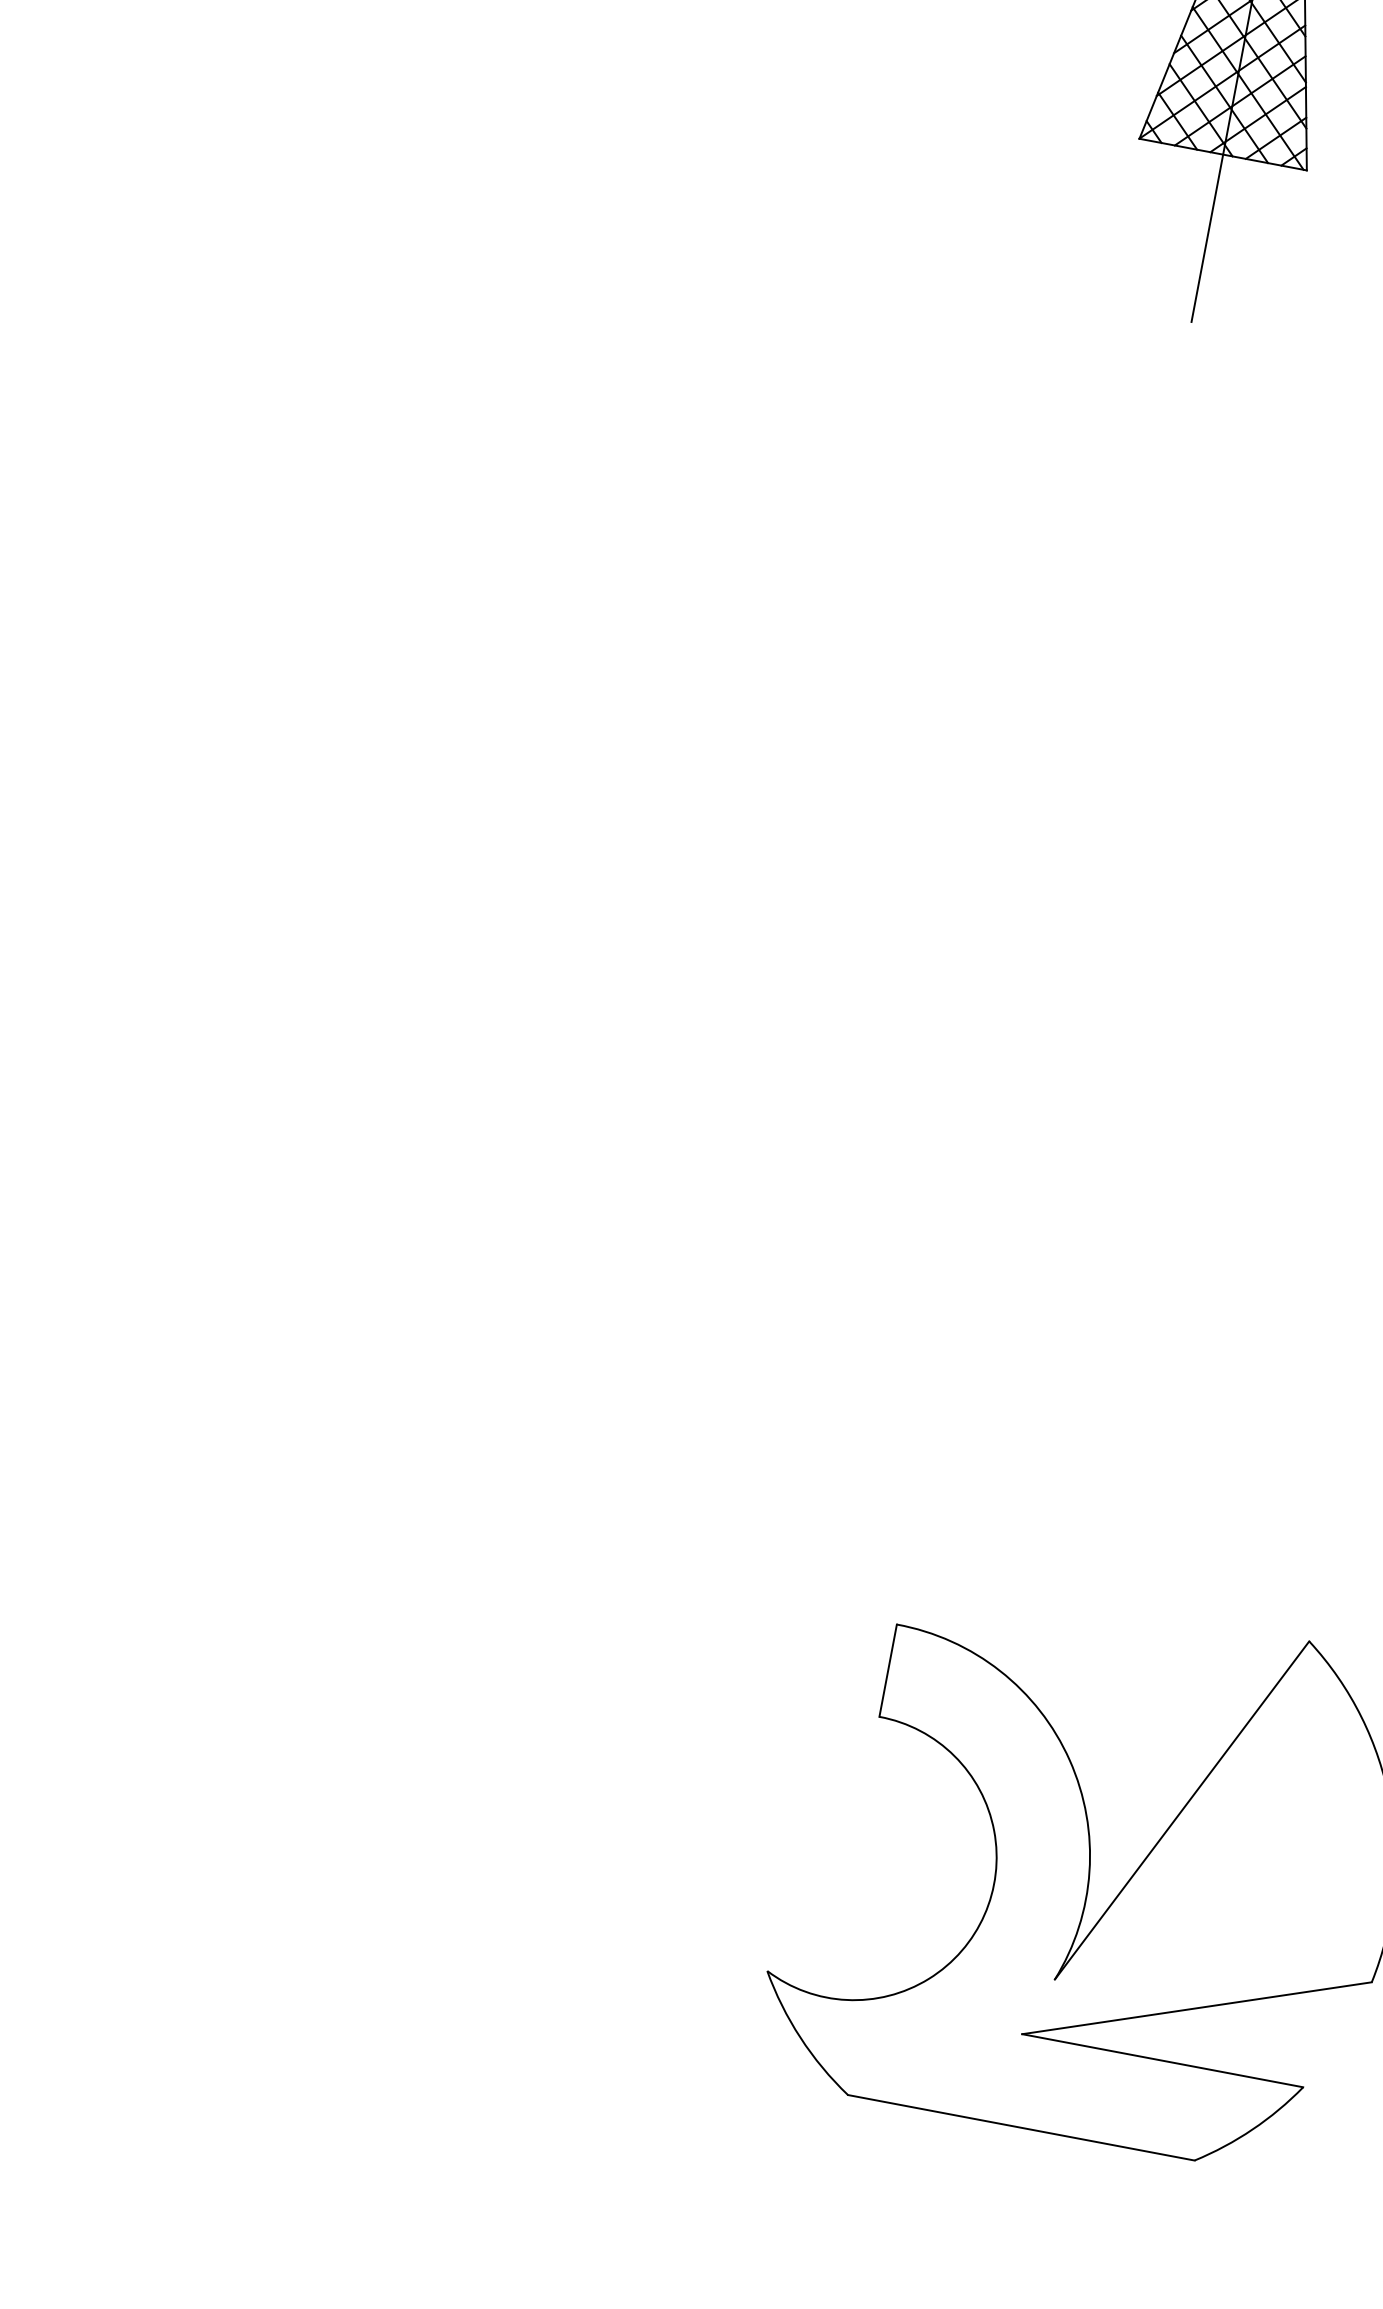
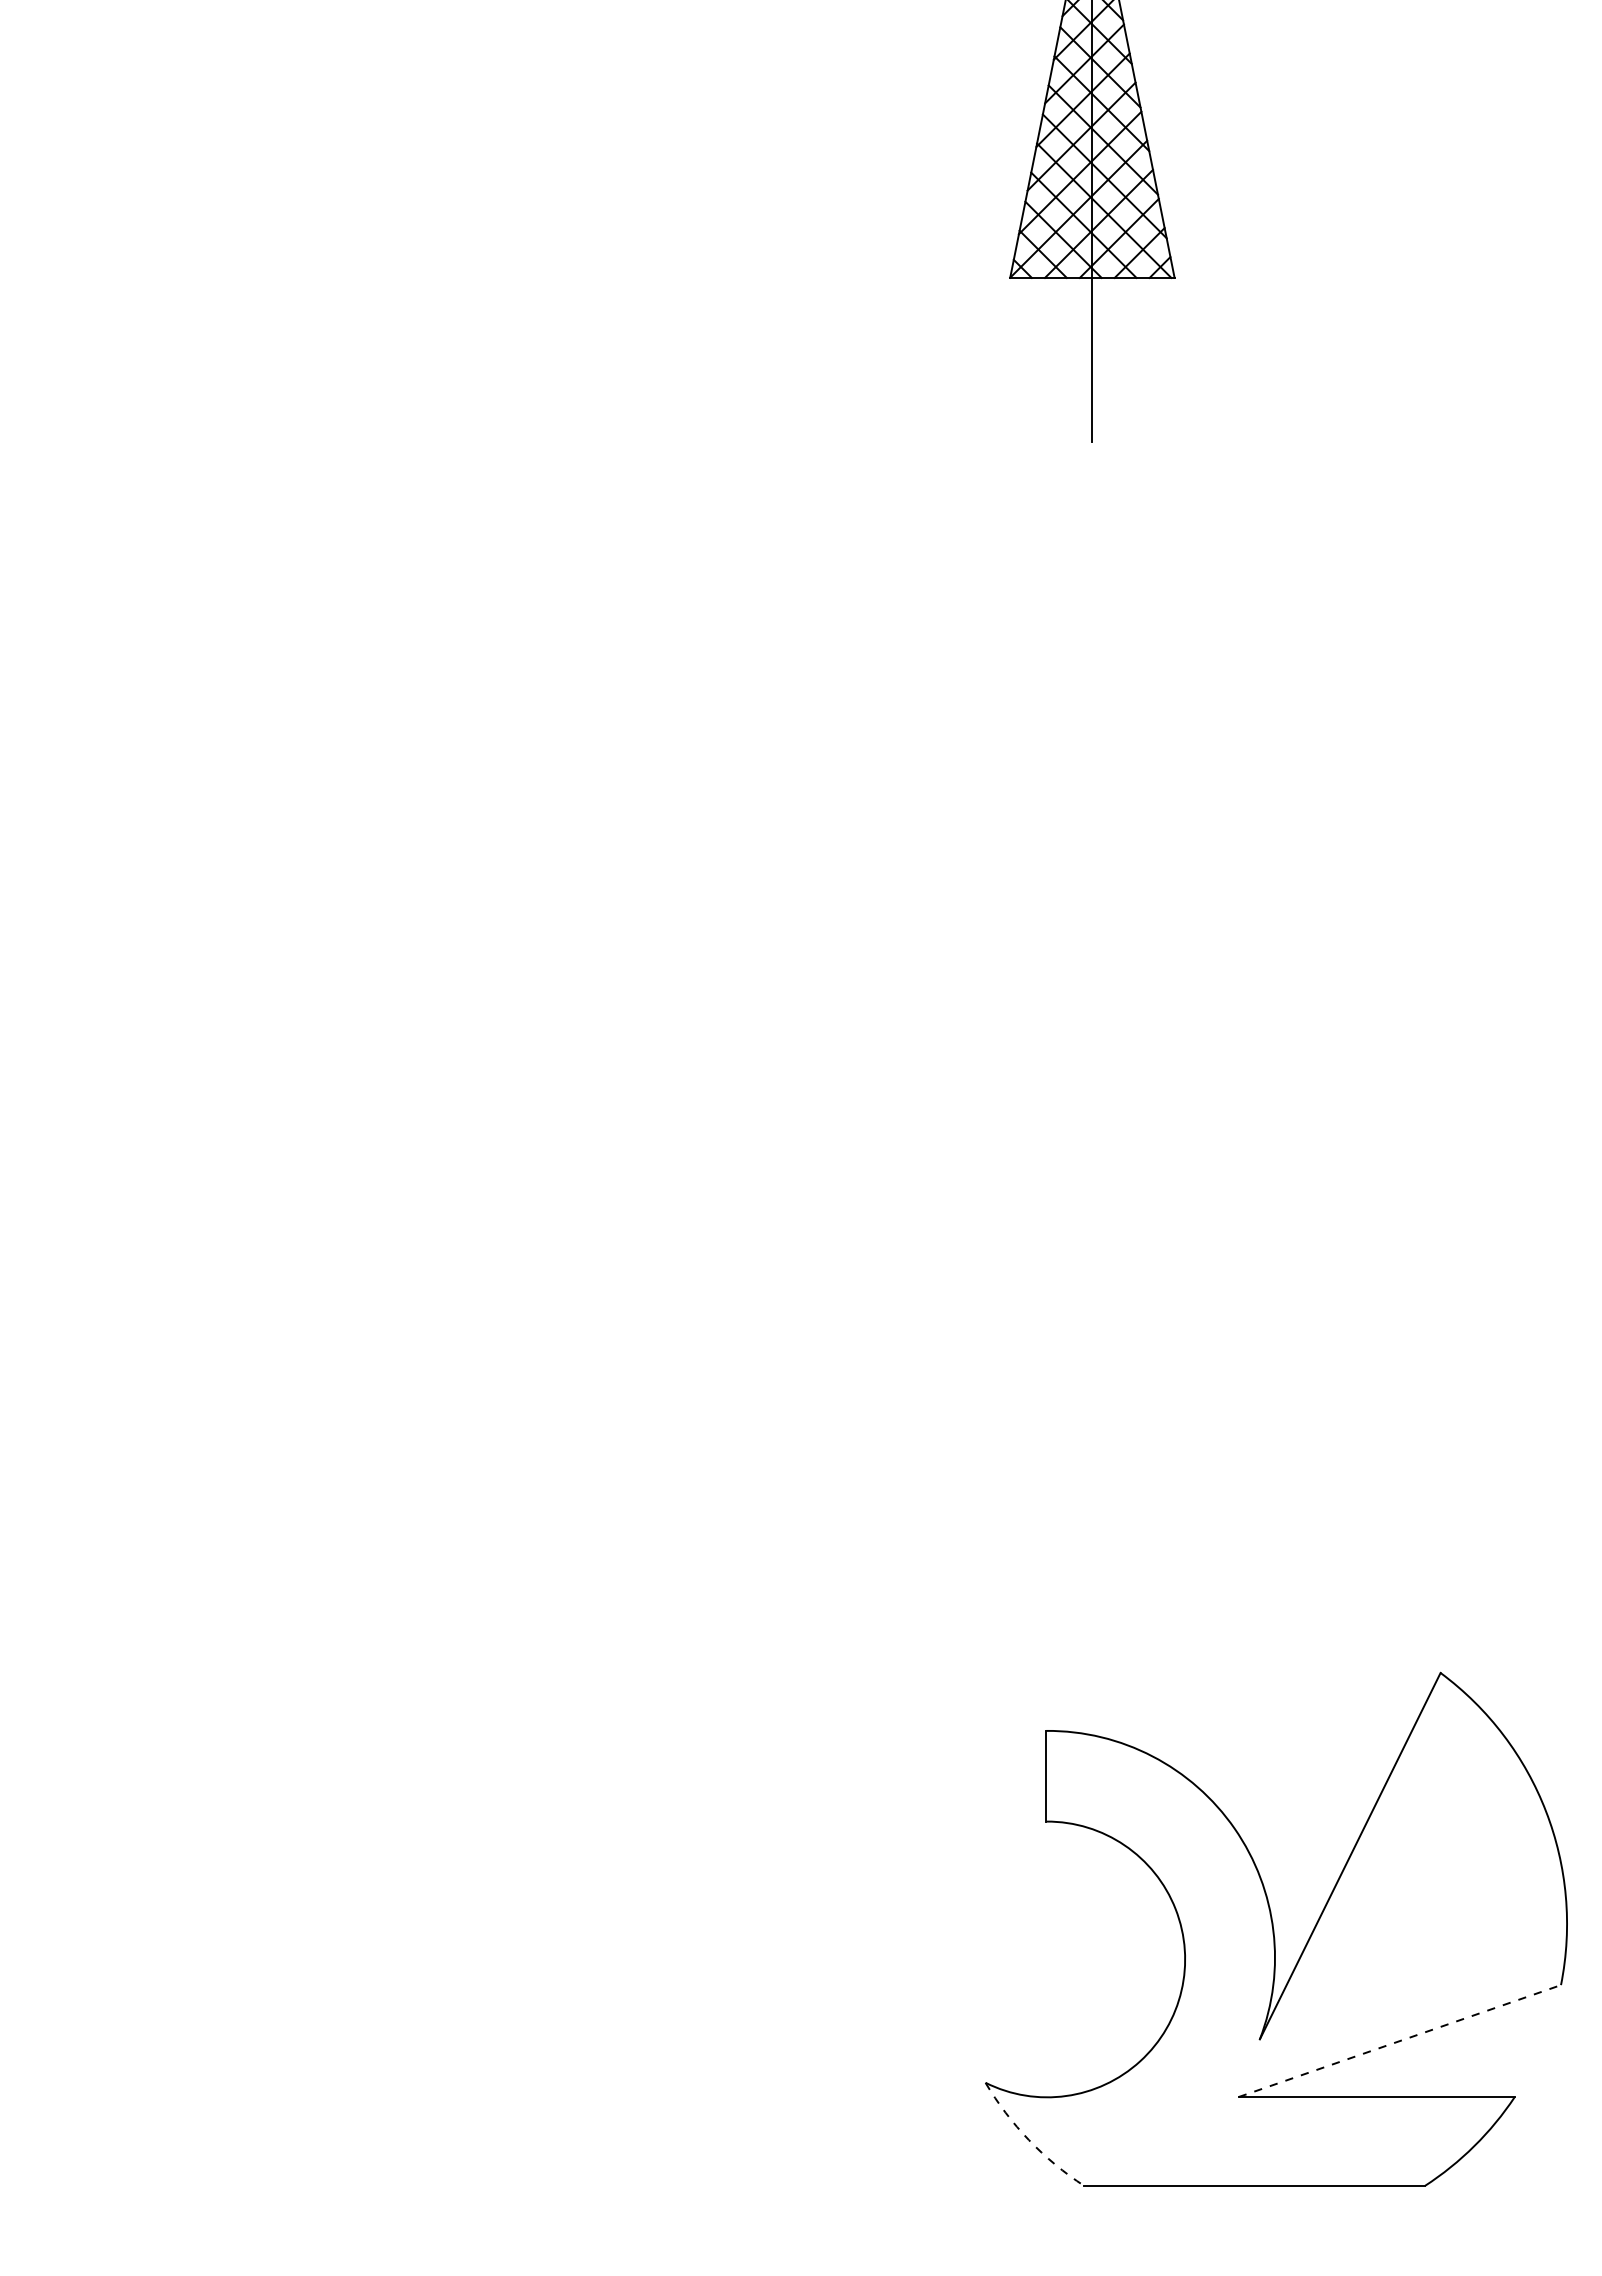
line: (1196, 2008) -> (1399, 2041), solid -> dashed
arc: (799, 2038) -> (1028, 2140), solid -> dashed

